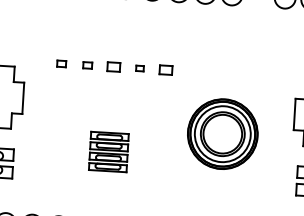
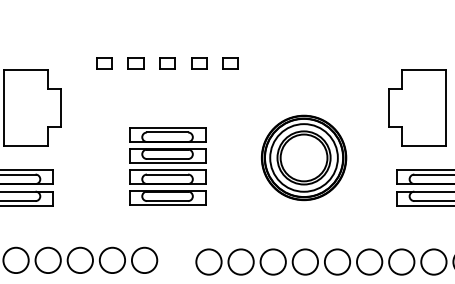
part: (61, 63) -> (104, 63), size x1.43
part: (87, 65) -> (135, 63), size x1.43
part: (140, 68) -> (199, 63), size x1.67
part: (223, 133) -> (304, 157), moved
part: (108, 151) -> (167, 166), size x1.67

